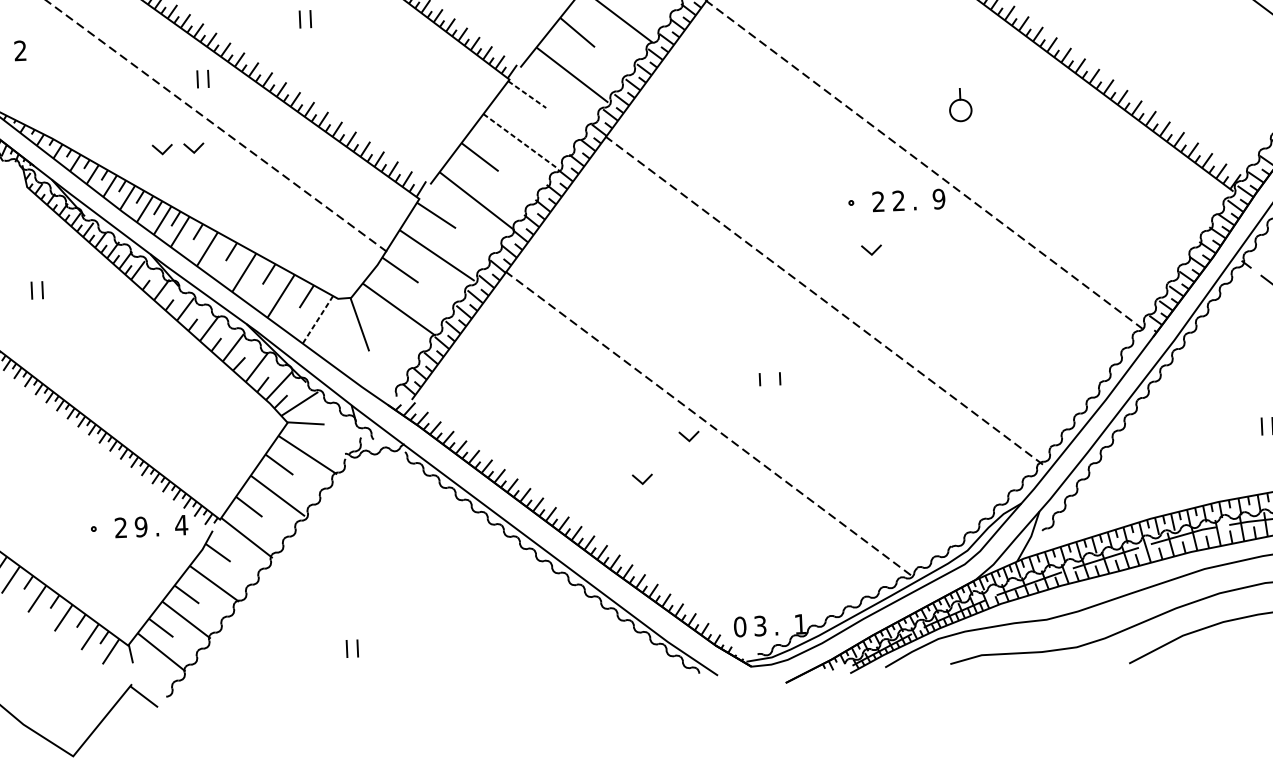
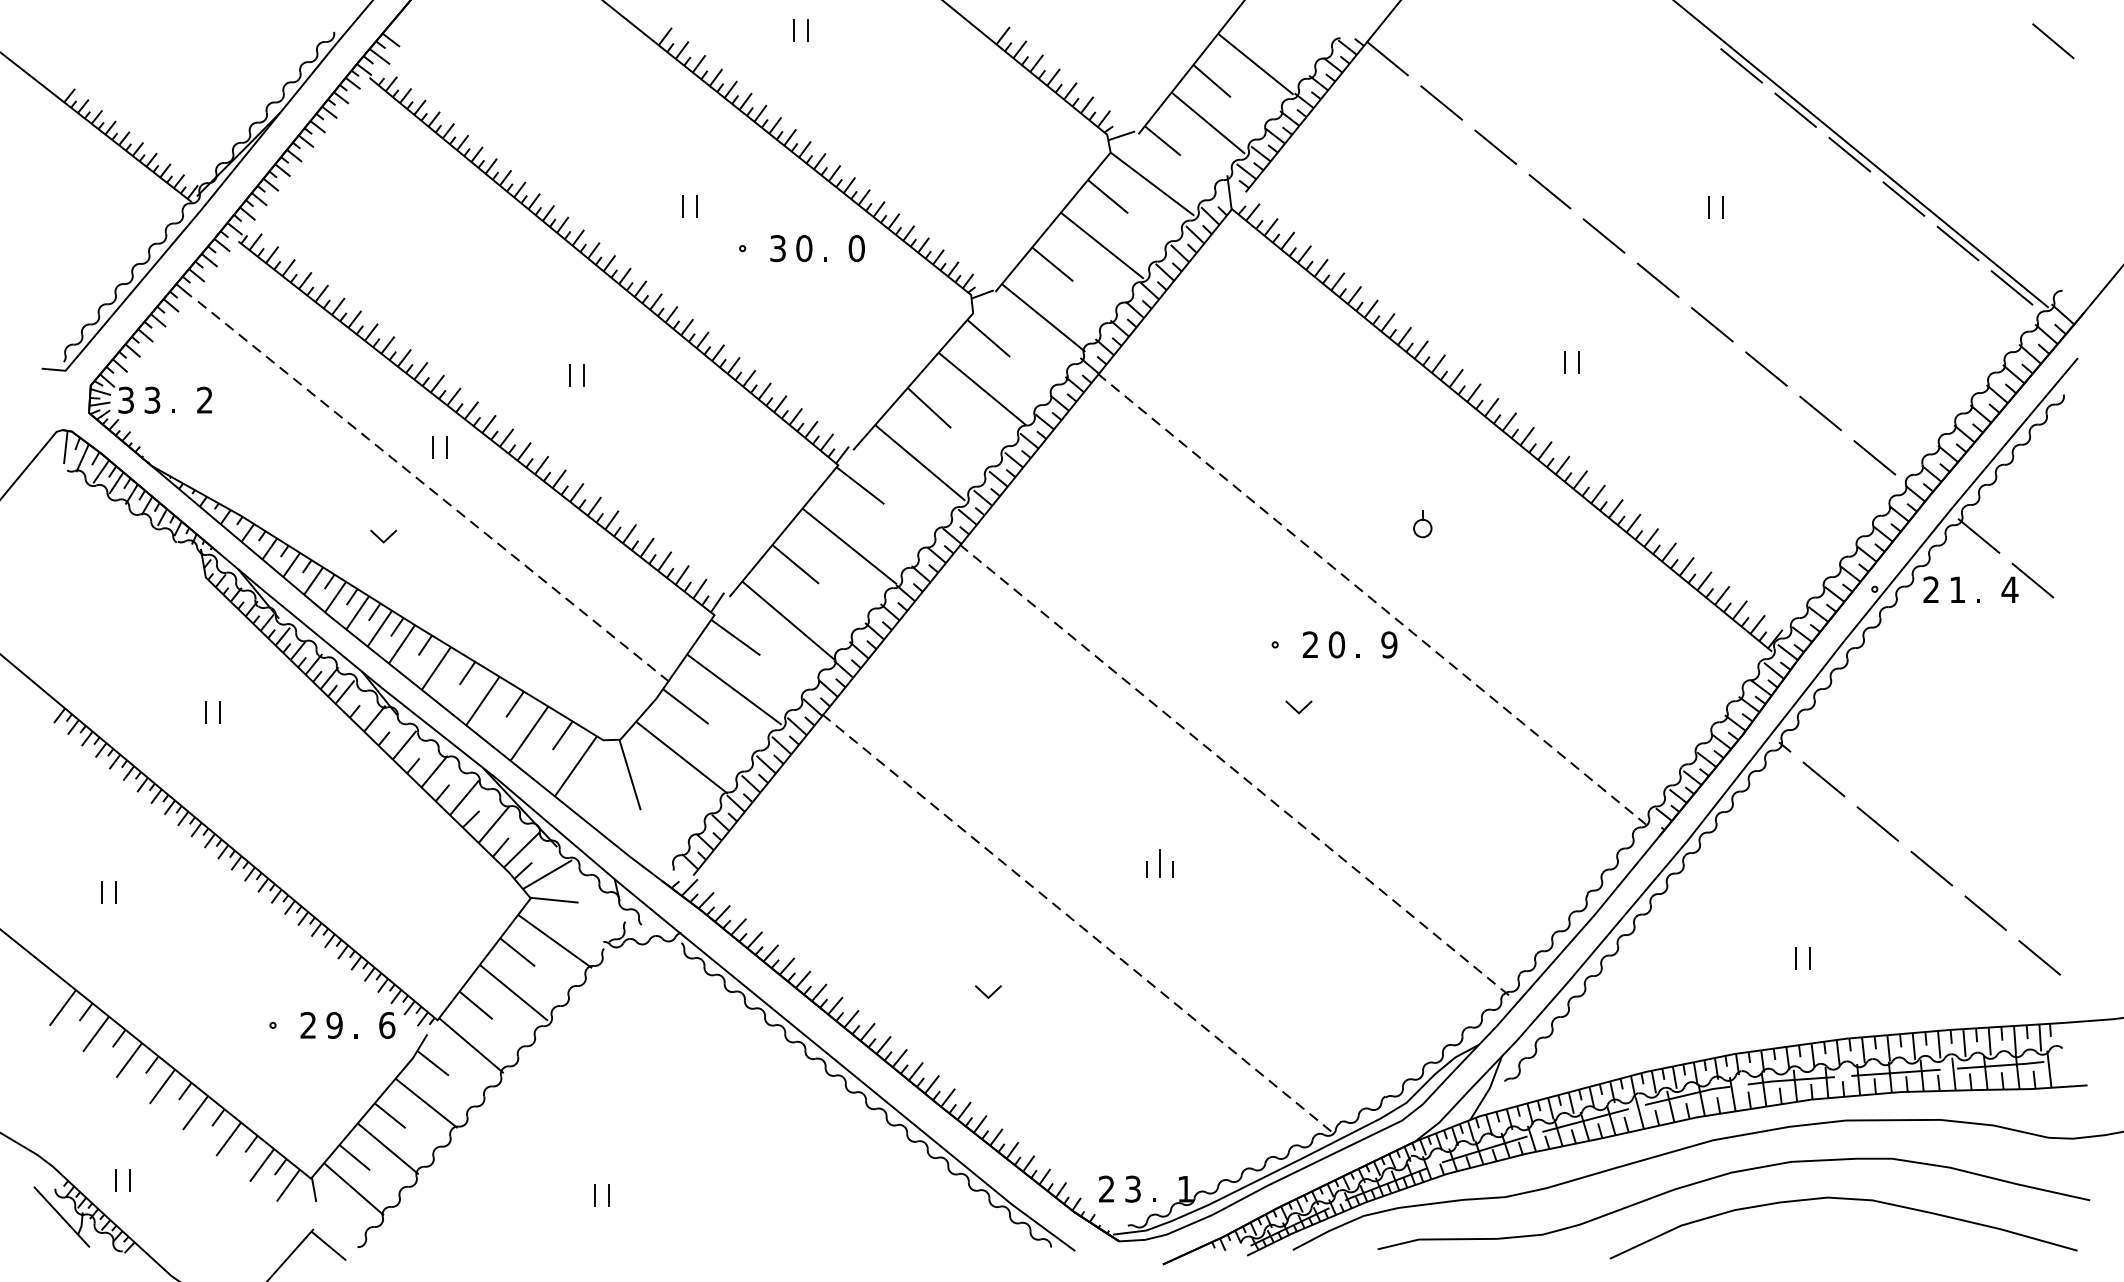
line: (527, 95) -> (860, 486), dashed -> solid
part: (960, 105) -> (1422, 524), size x0.62
line: (521, 141) -> (850, 546), dashed -> solid
line: (191, 149) -> (421, 538), removed
text: (898, 200) -> (1336, 644), 2 -> 0
line: (317, 319) -> (575, 766), dashed -> solid
line: (769, 374) -> (1159, 863), added
line: (686, 437) -> (1048, 940), removed
text: (181, 524) -> (386, 1024), 4 -> 6
text: (739, 626) -> (1106, 1188), 0 -> 2

